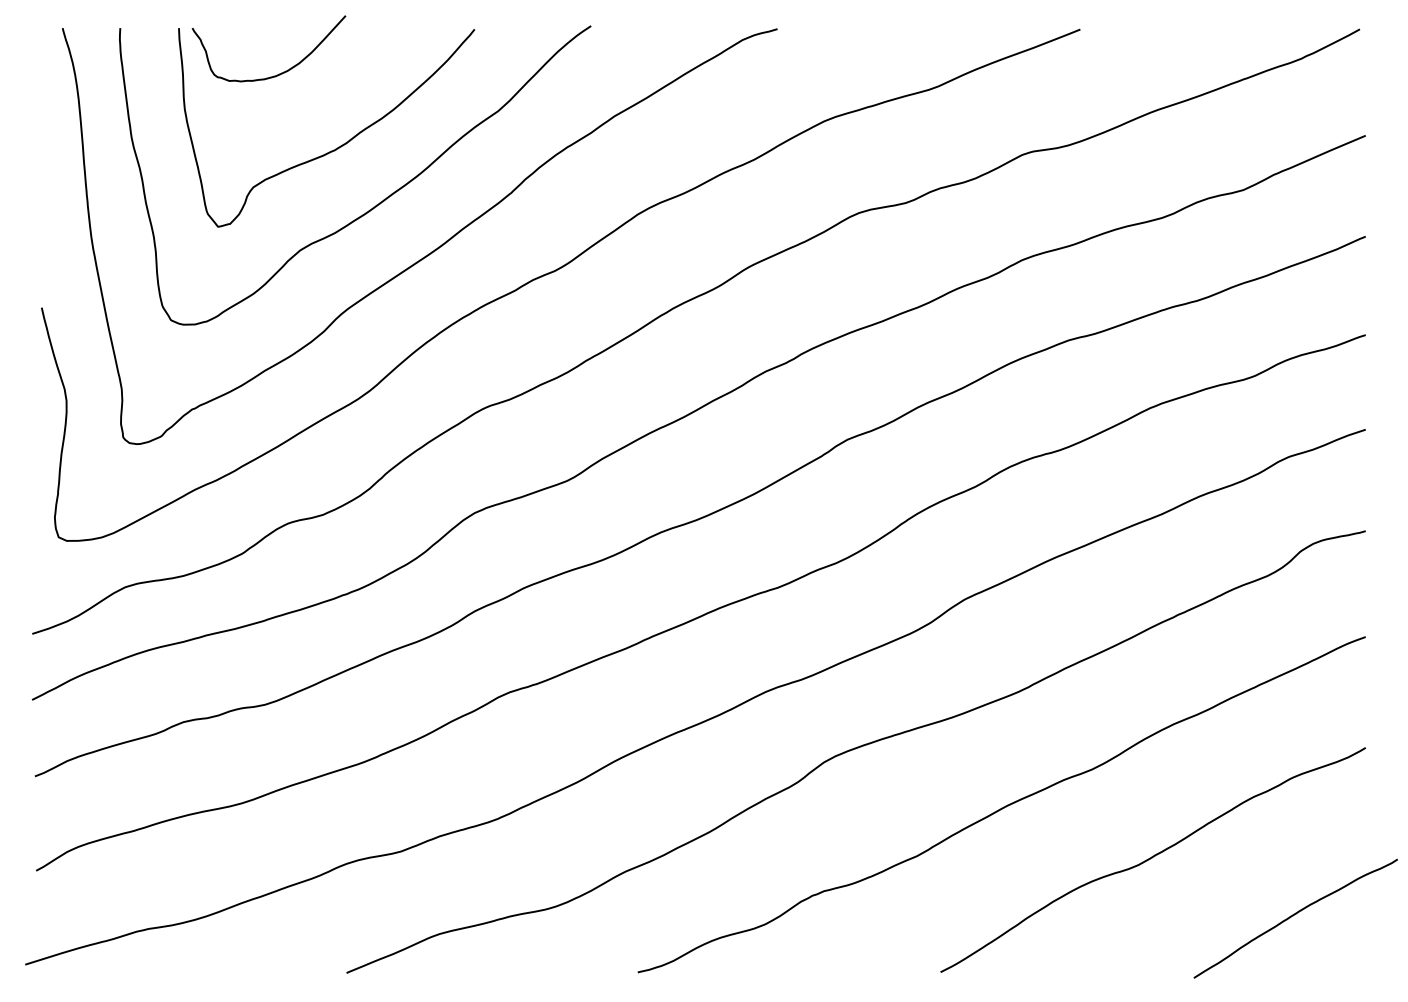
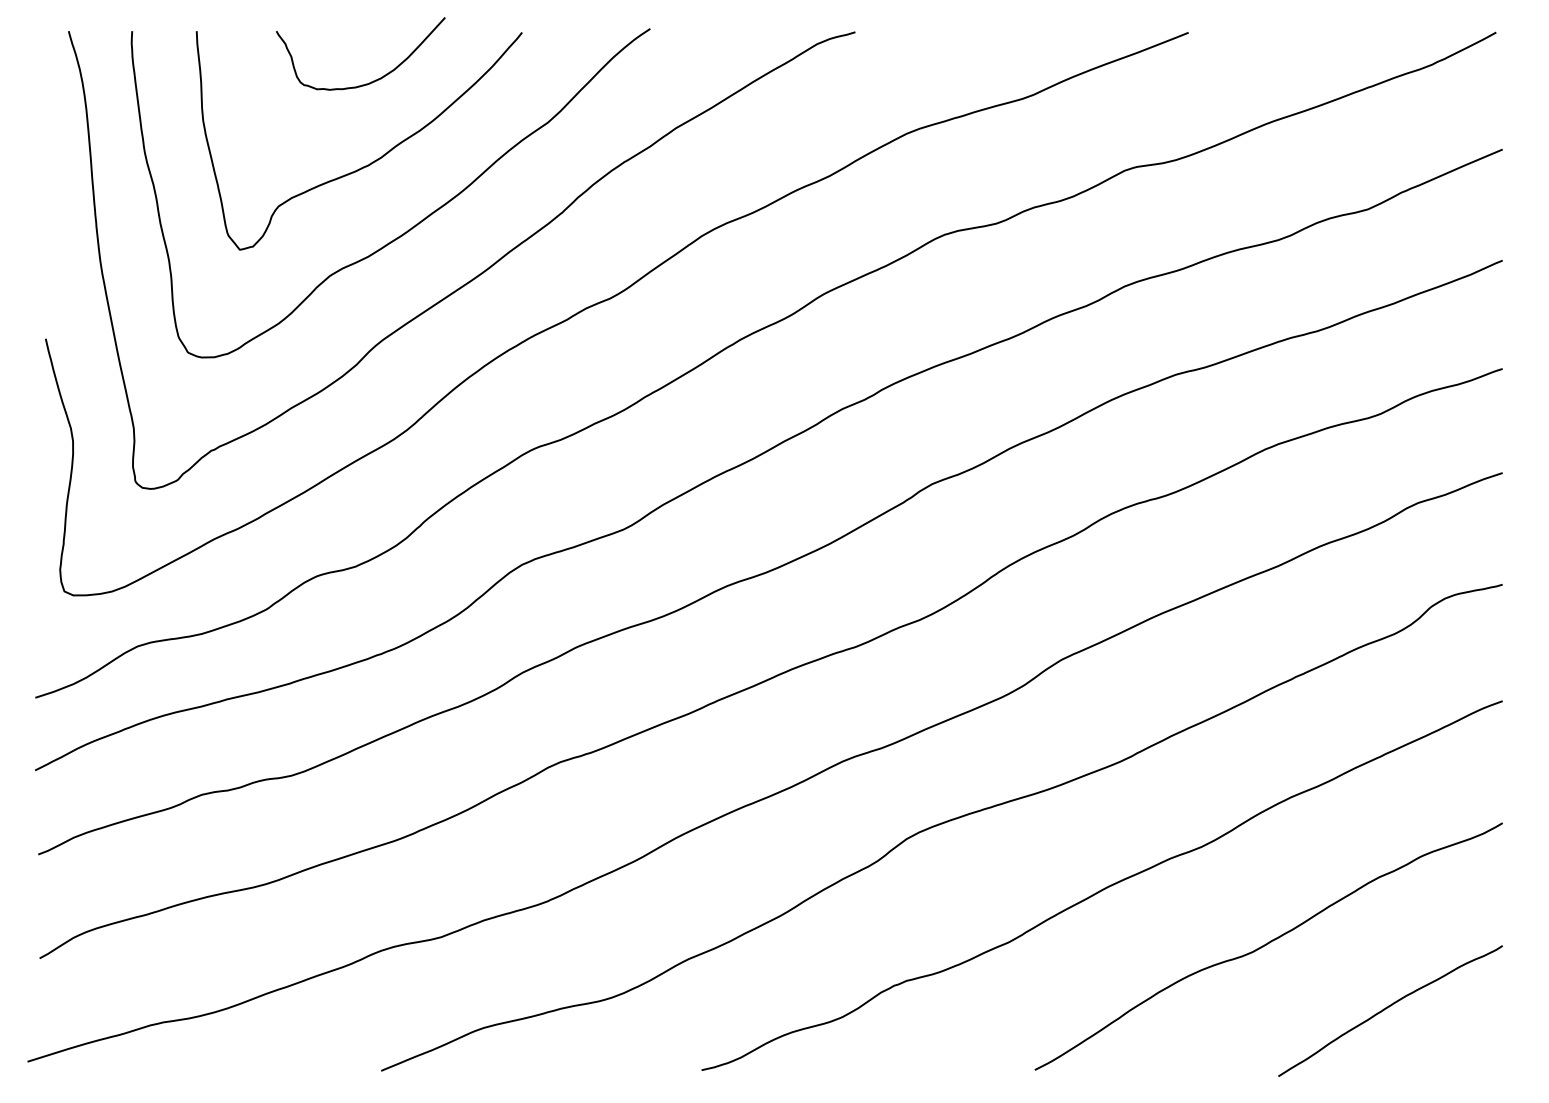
curve: (281, 72) -> (374, 79), moved
curve: (1293, 916) -> (1387, 1008), moved

